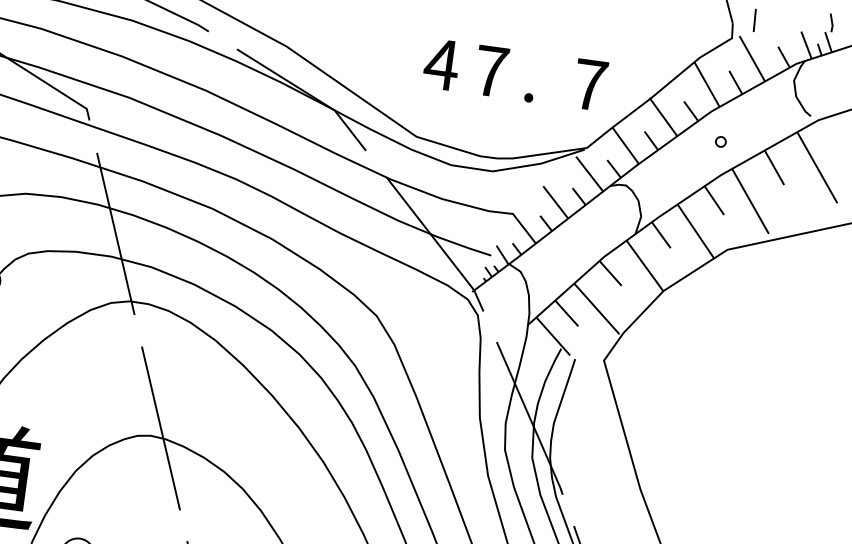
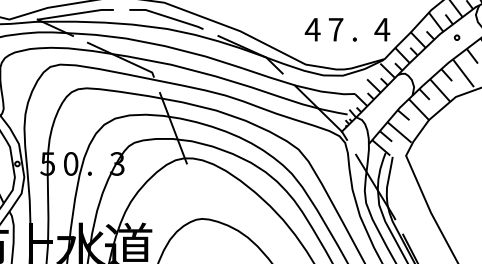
text: (590, 84) -> (382, 29), 7 -> 4
circle: (719, 141) -> (456, 37), moved
line: (161, 427) -> (206, 214), removed

